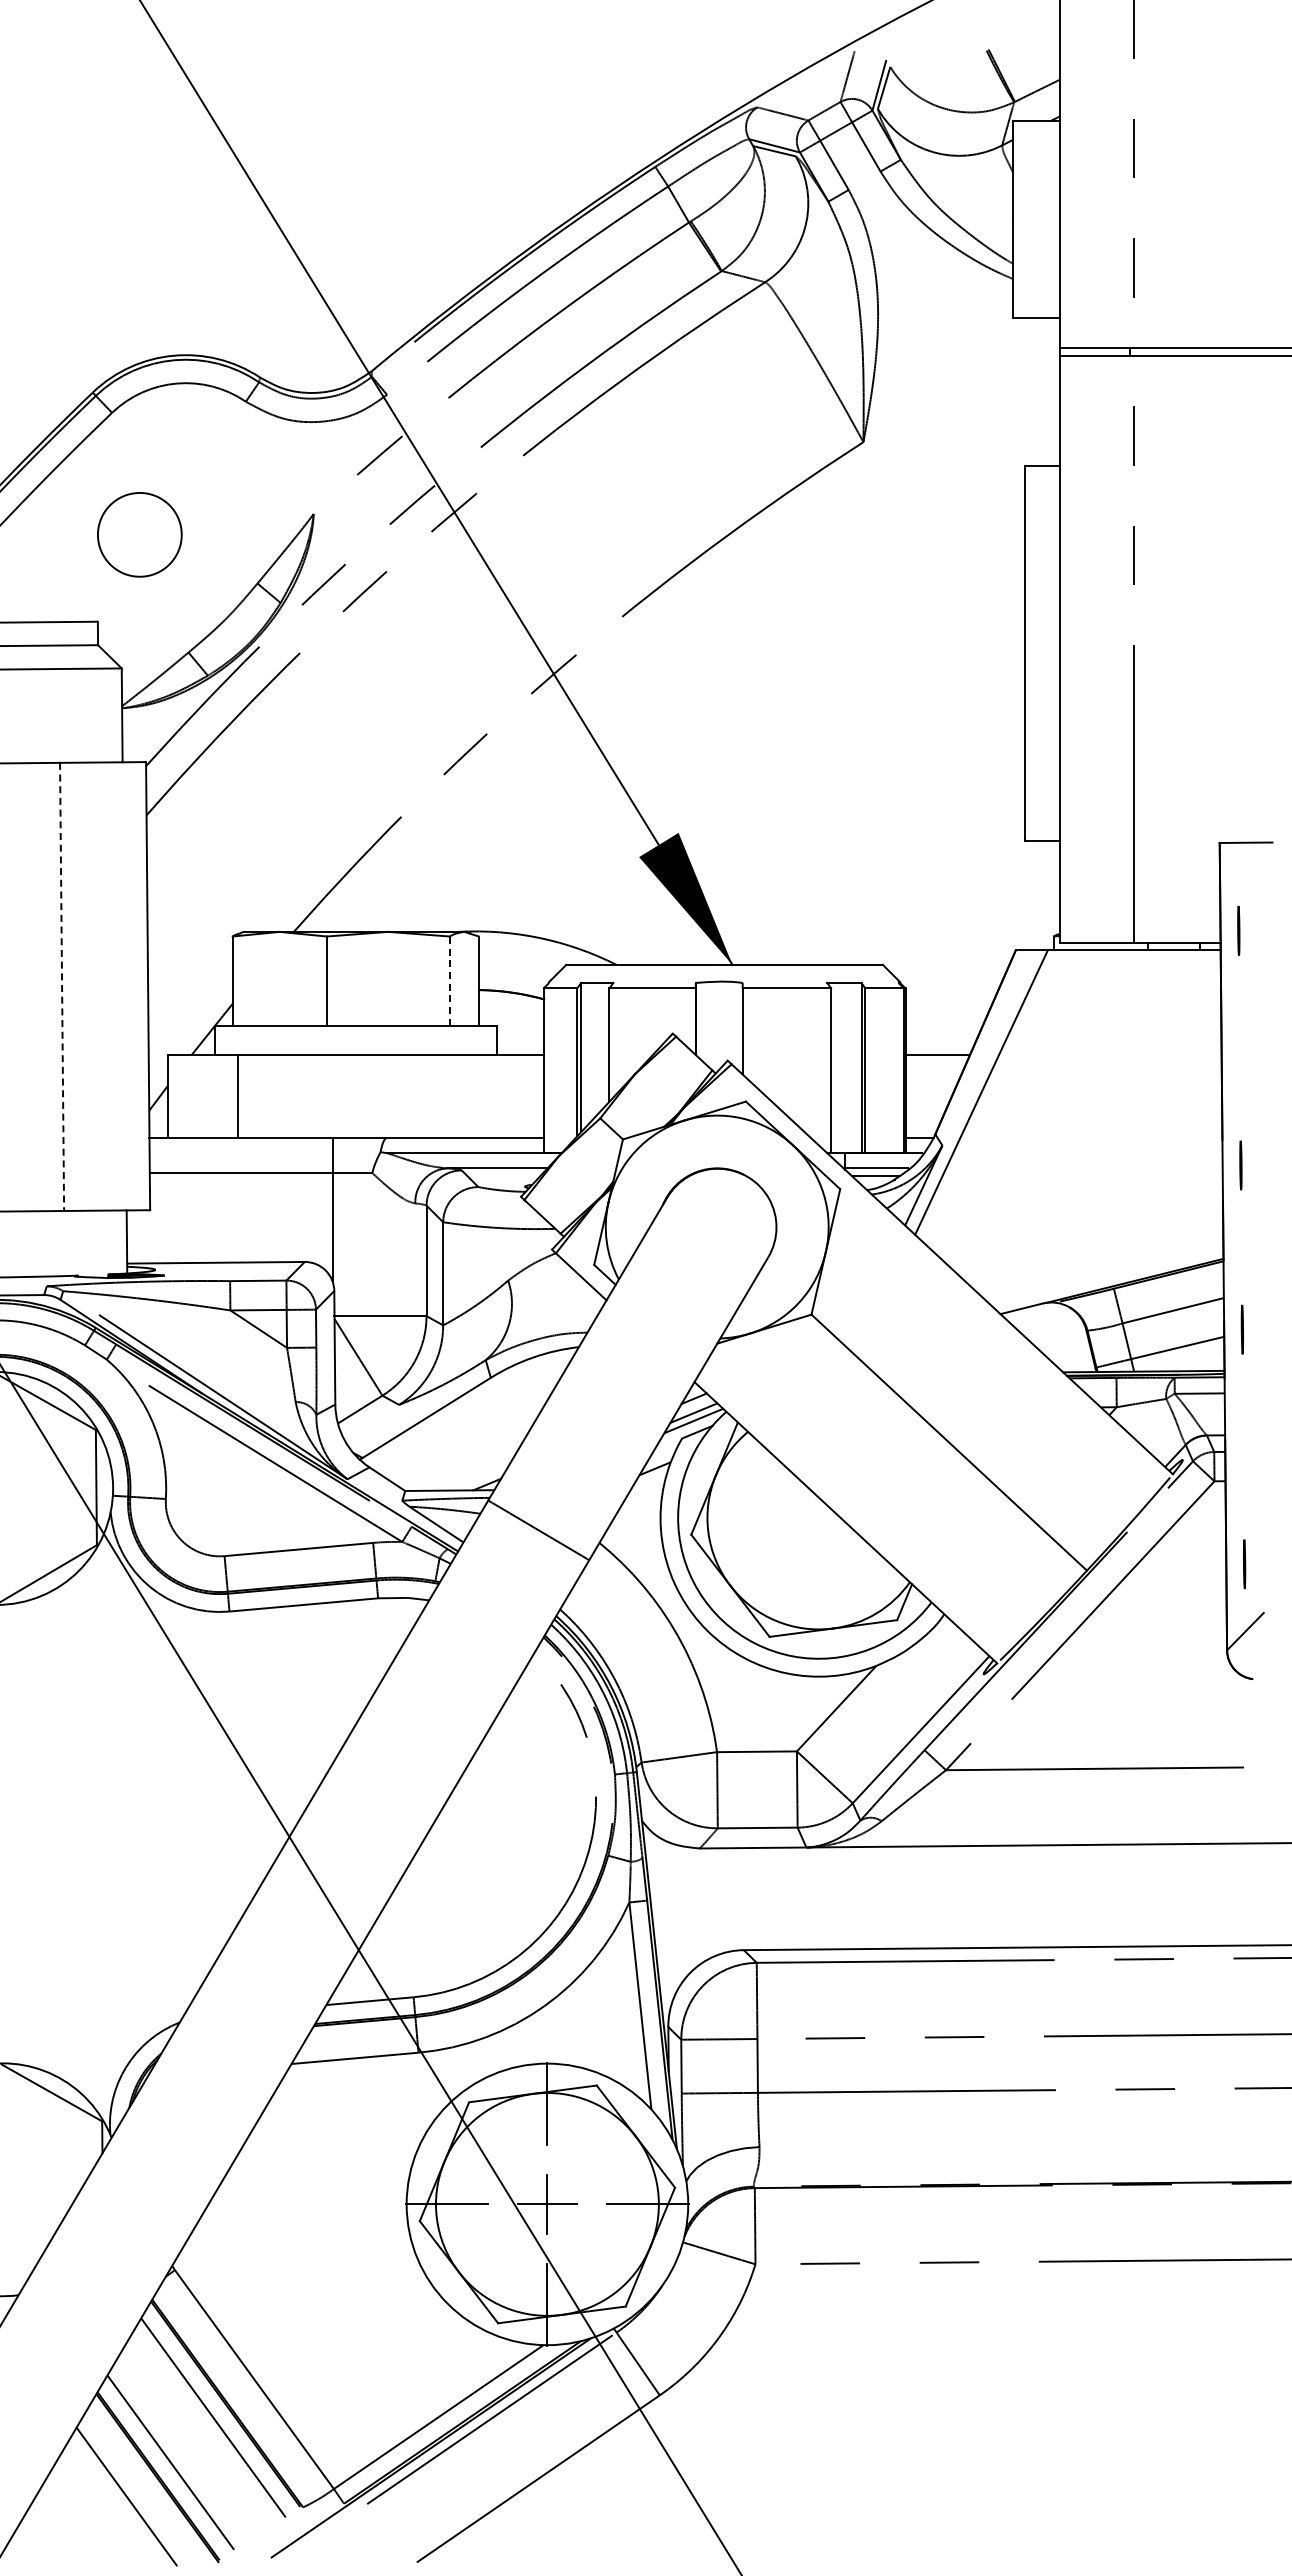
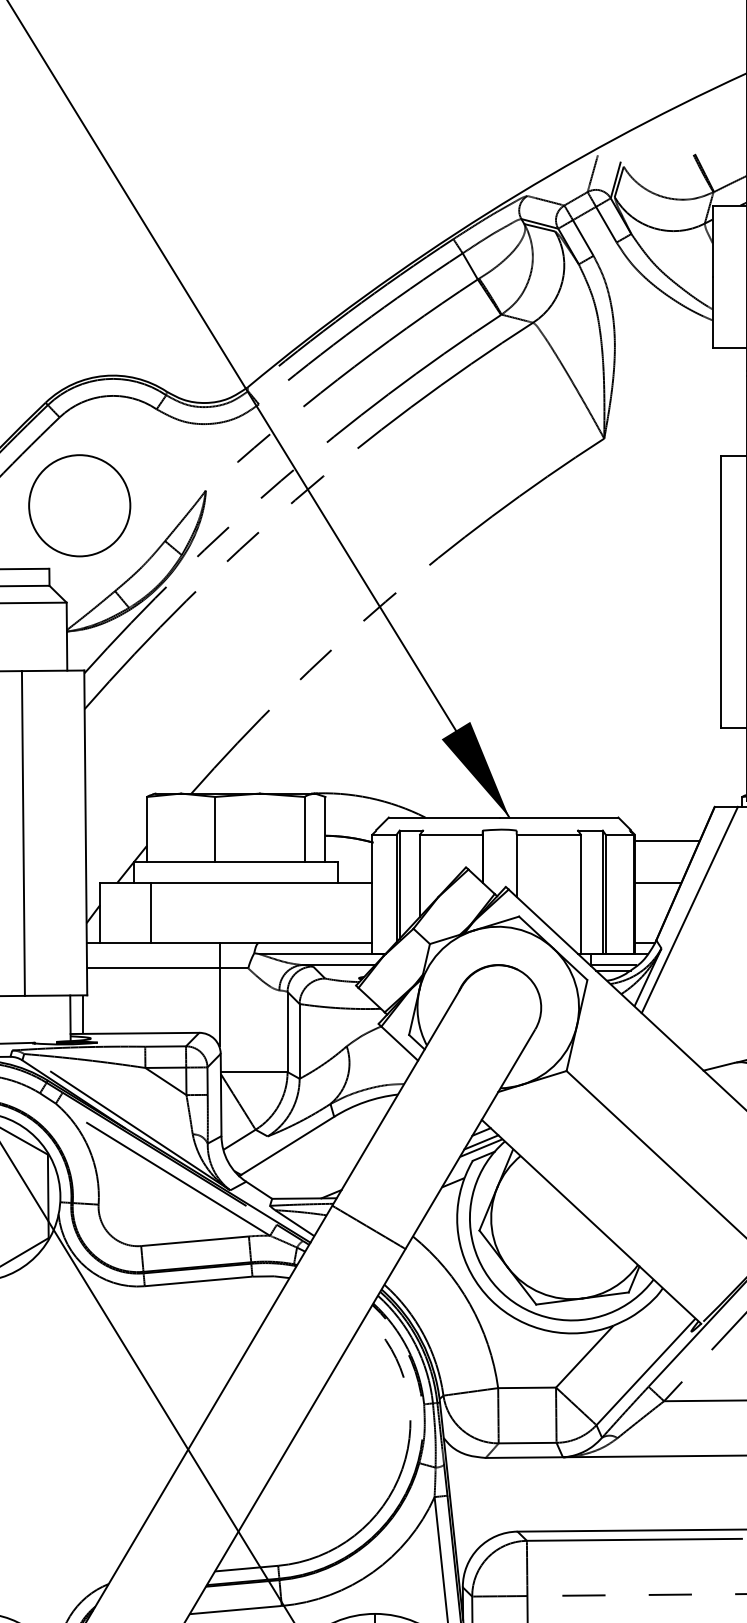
circle: (139, 534) -> (79, 505), size x1.67
line: (449, 981) -> (304, 829), dashed -> solid
line: (62, 987) -> (23, 833), dashed -> solid
line: (950, 997) -> (667, 841), added
line: (144, 1236) -> (83, 1014), added

